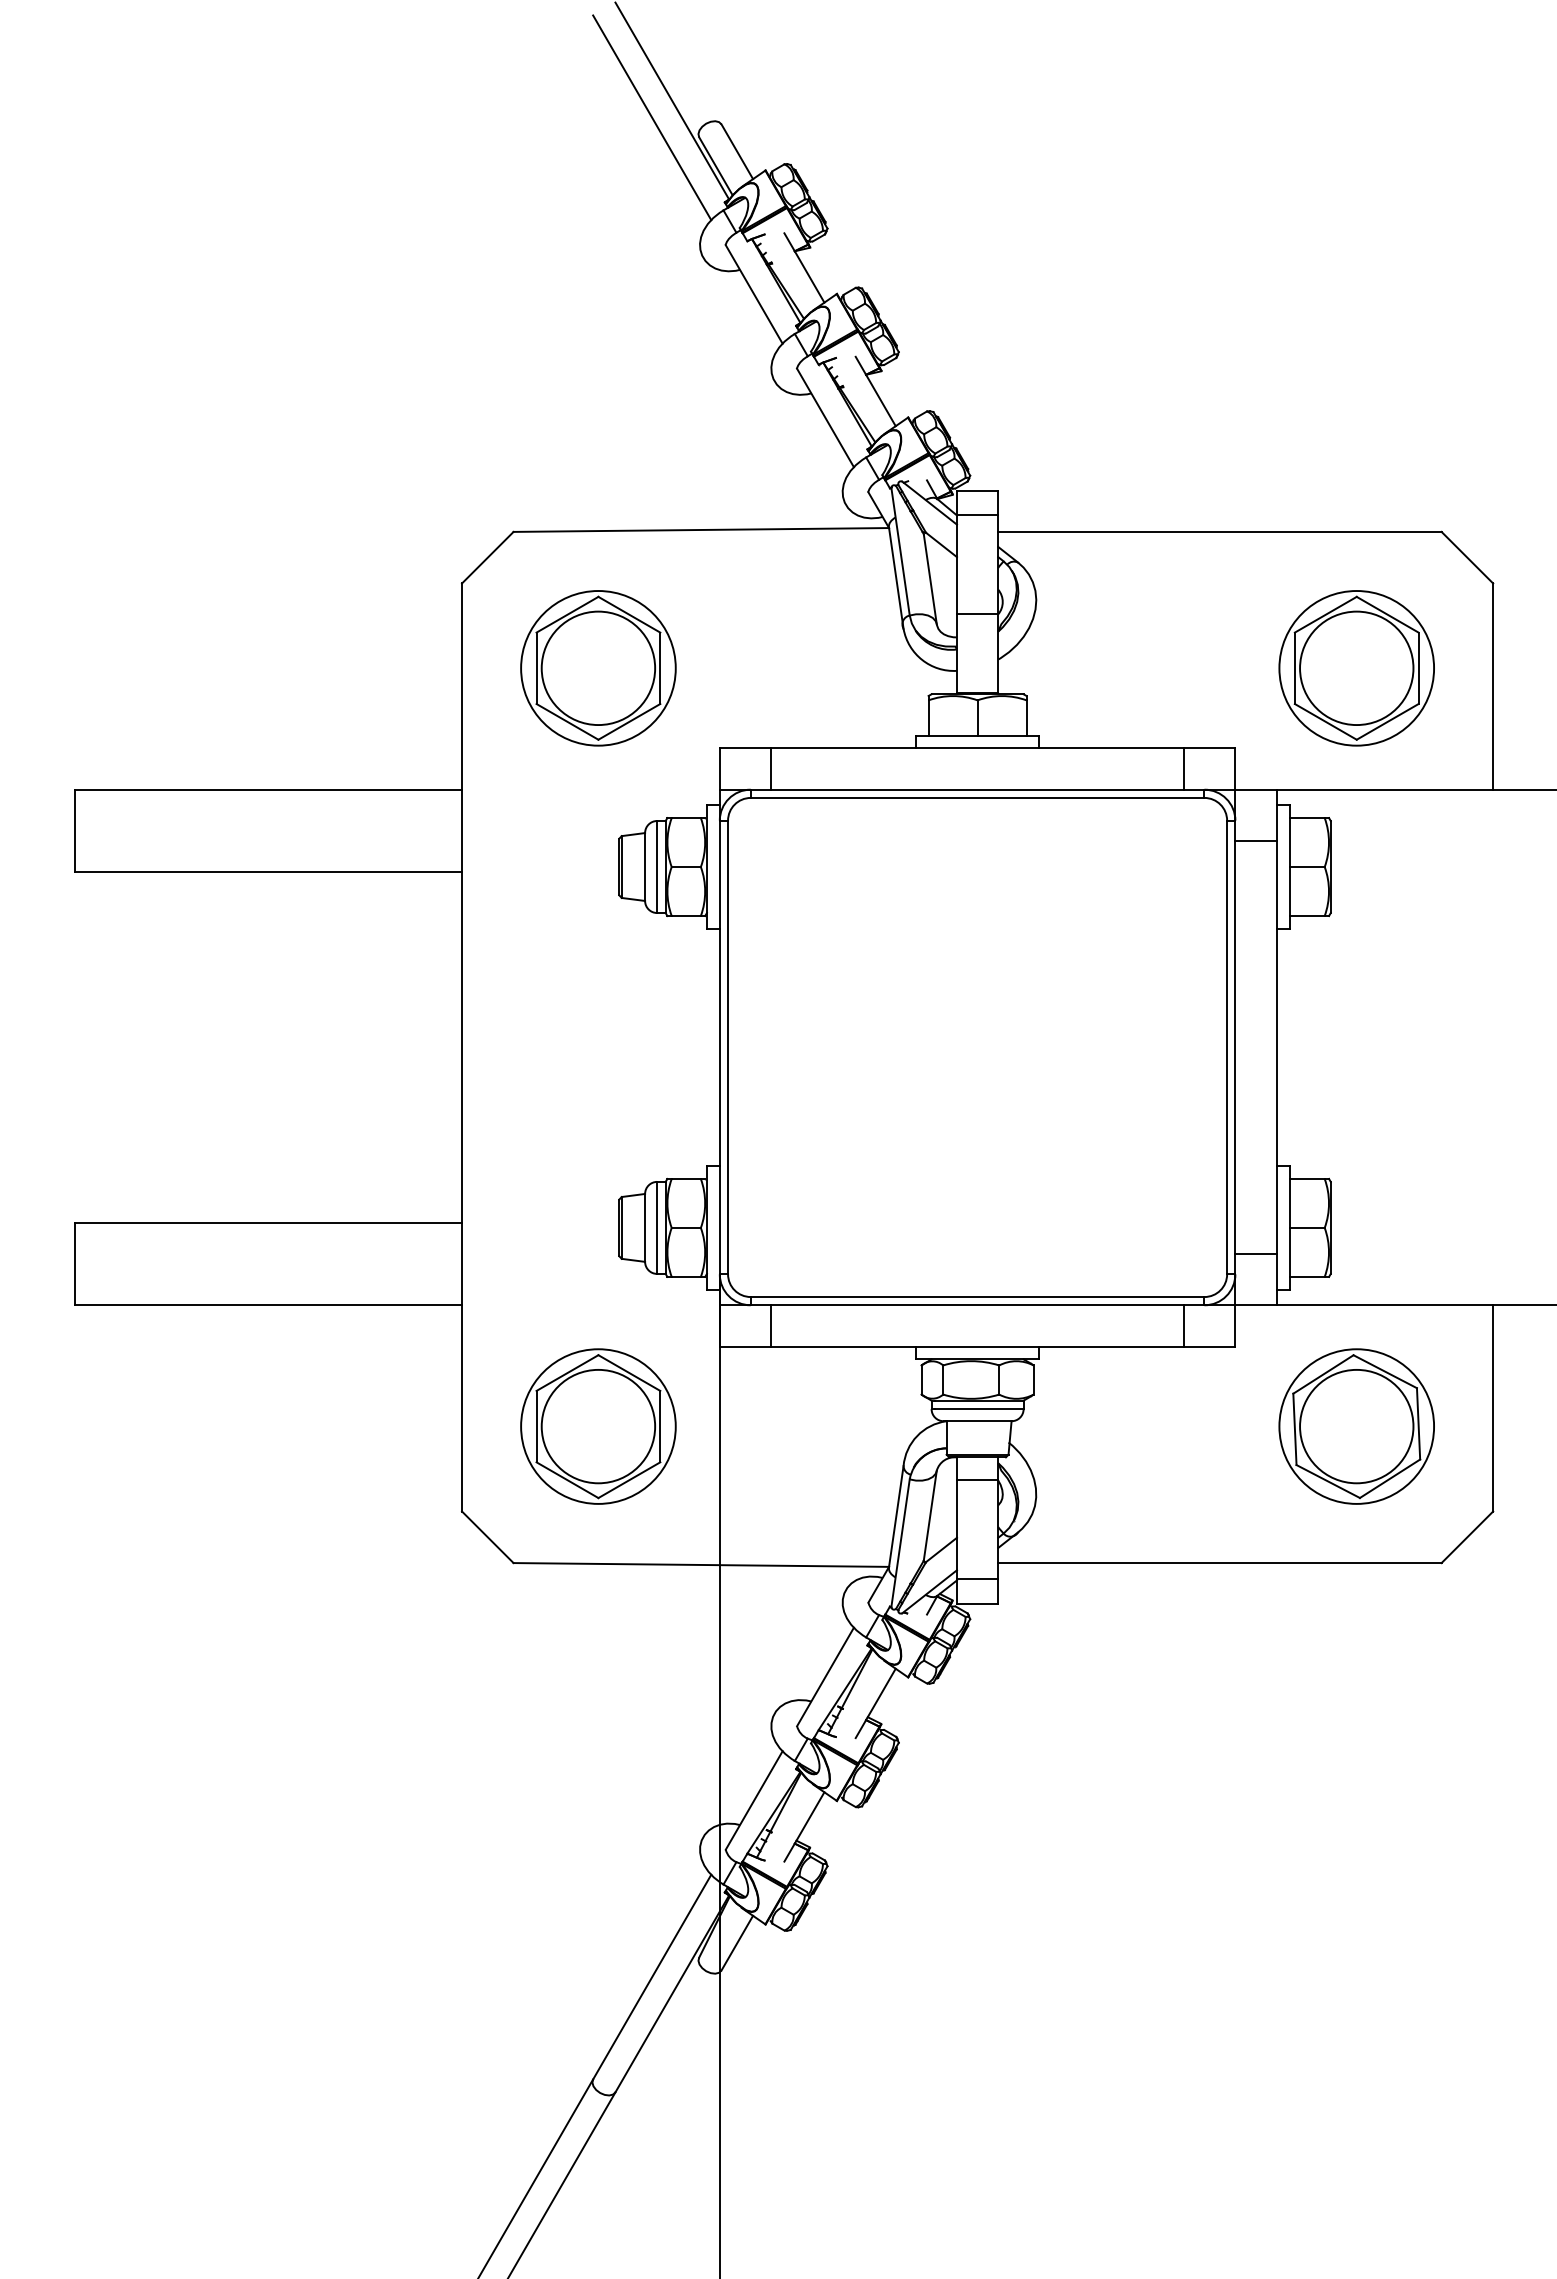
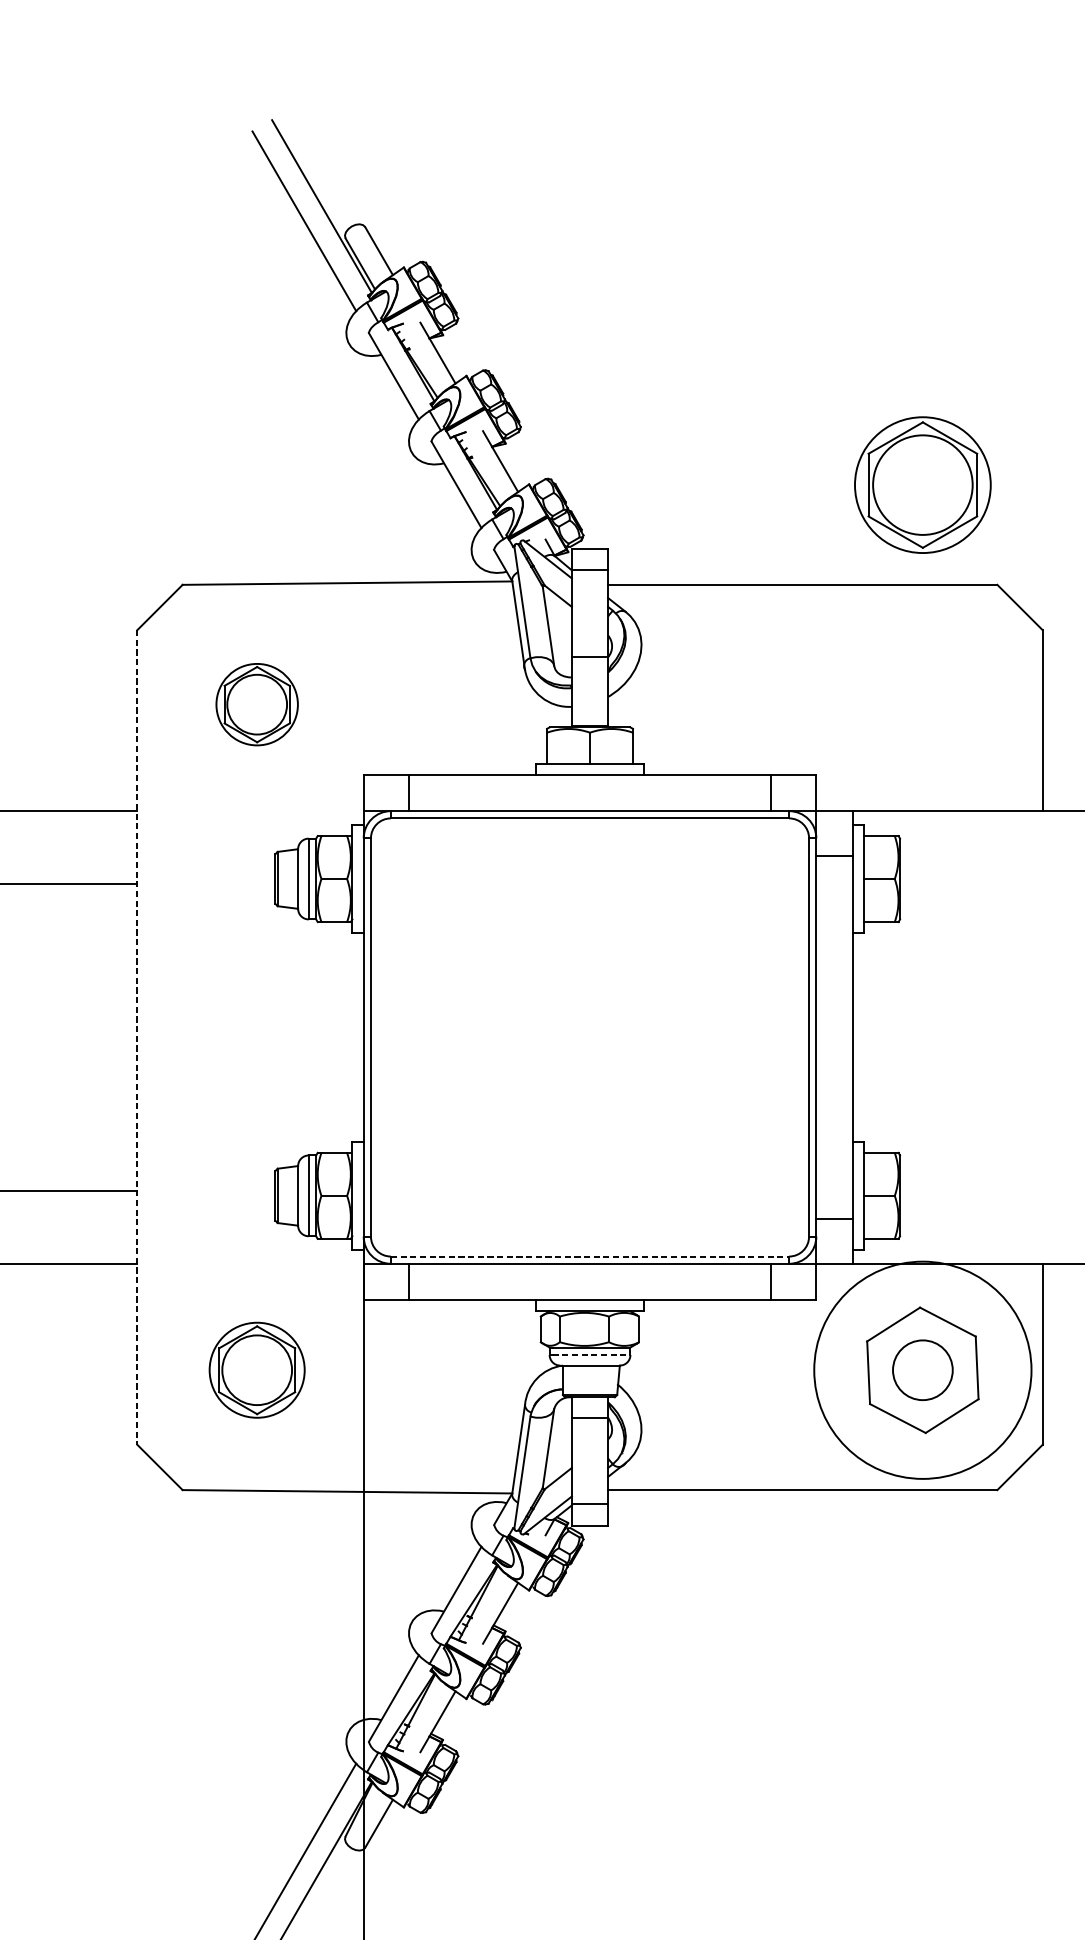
part: (598, 668) -> (257, 704), size x0.6
part: (1356, 668) -> (922, 485), moved
line: (462, 1047) -> (137, 1037), solid -> dashed
line: (977, 1297) -> (589, 1256), solid -> dashed
line: (979, 1409) -> (591, 1355), solid -> dashed
part: (598, 1426) -> (257, 1370), size x0.7
circle: (1356, 1426) -> (922, 1370), size x0.6
circle: (1356, 1426) -> (922, 1370), size x1.6

